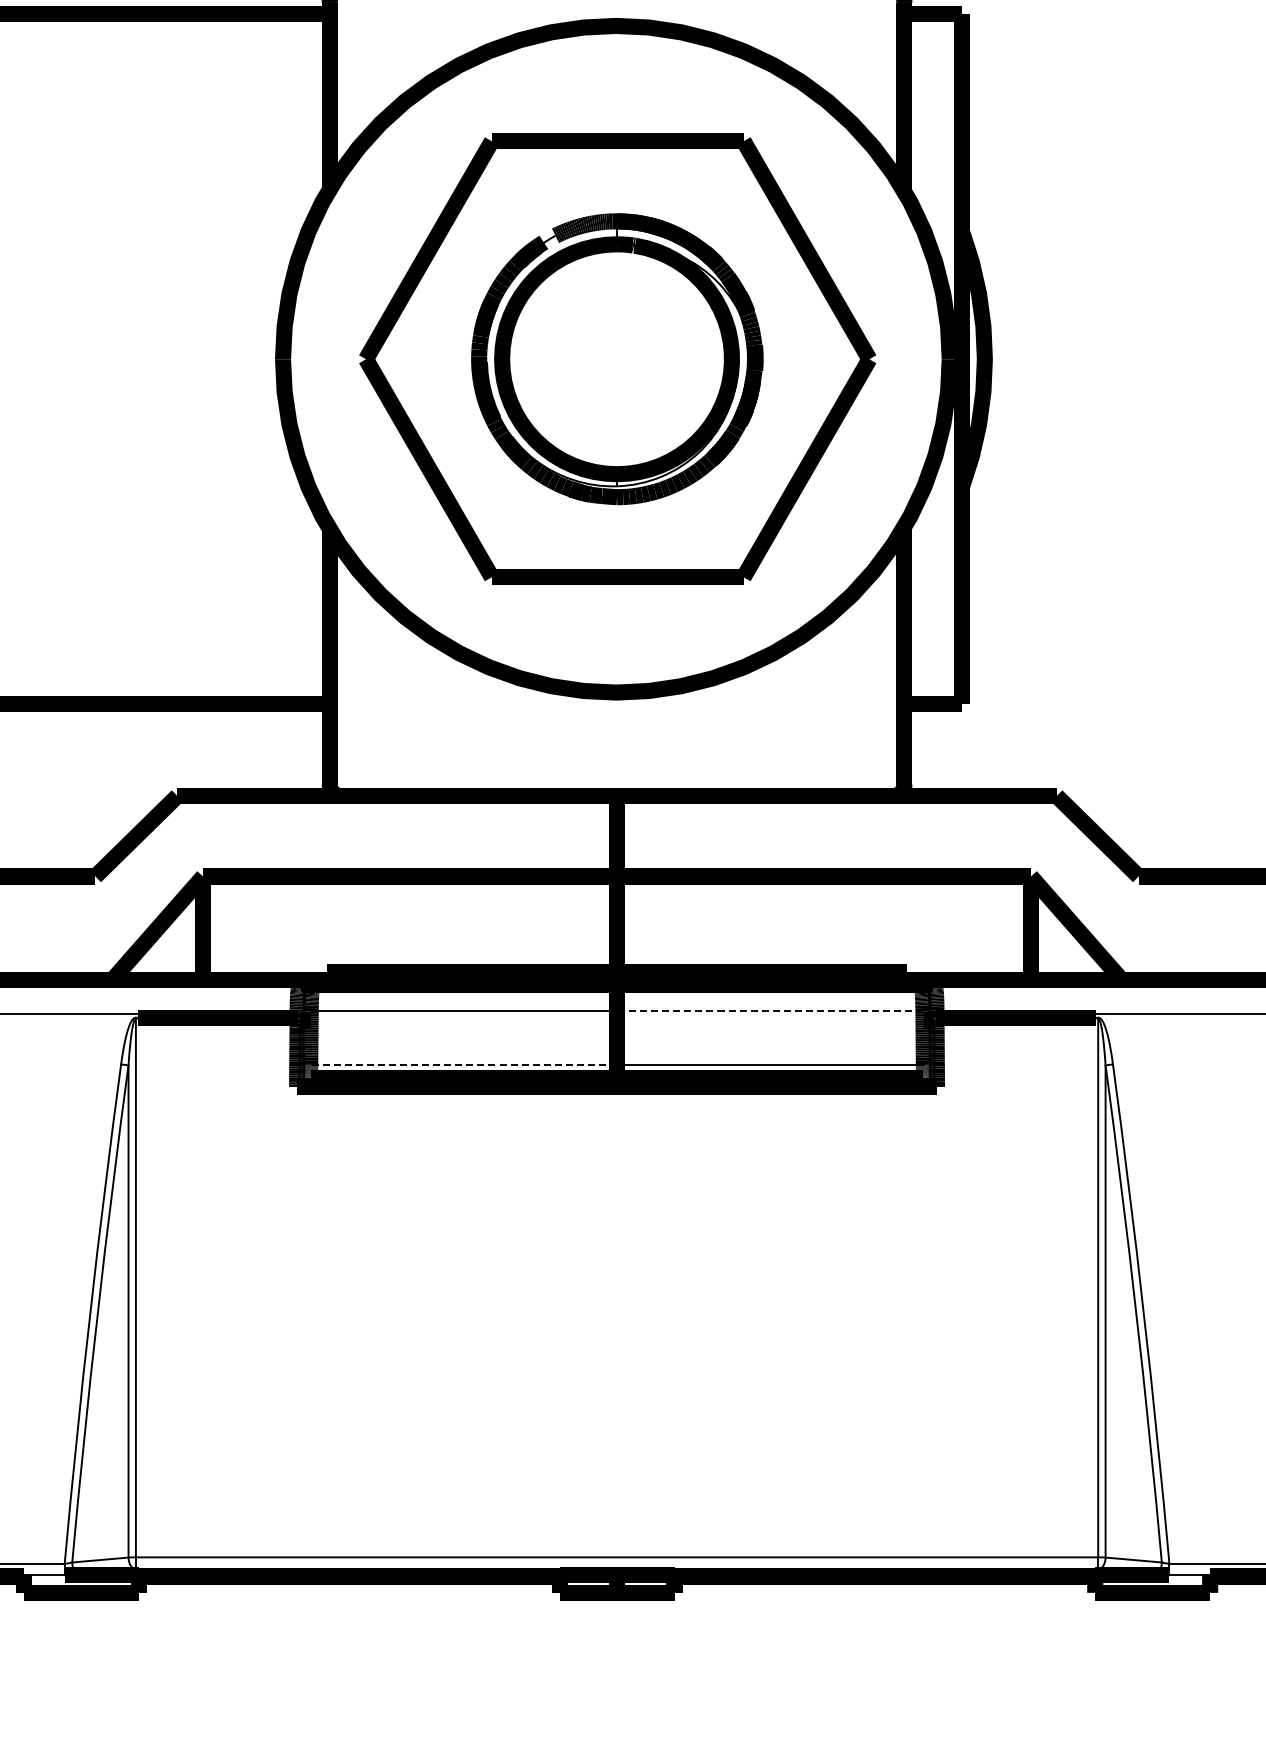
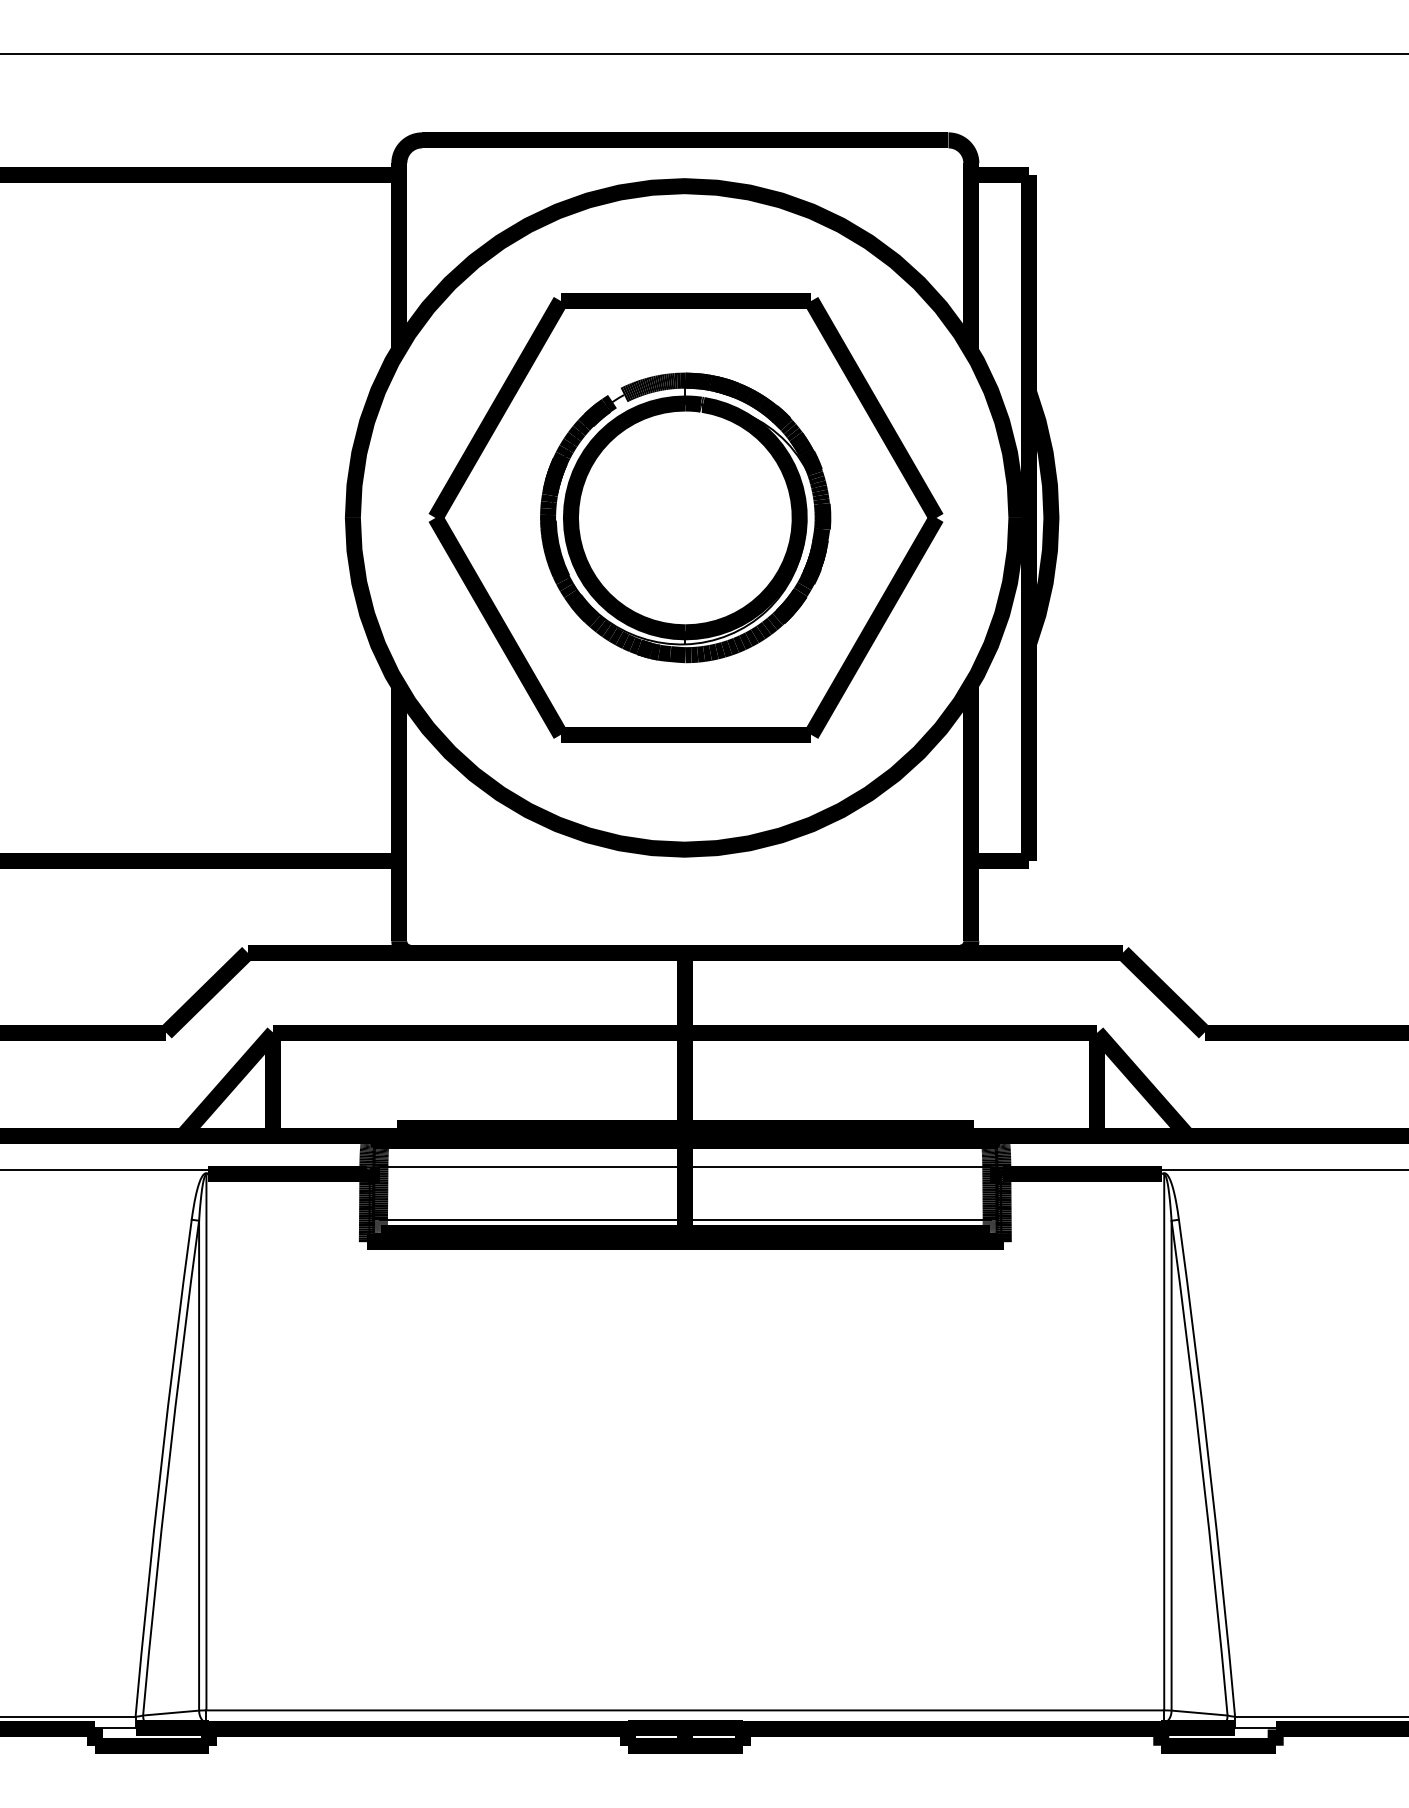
line: (769, 1010) -> (837, 1166), dashed -> solid
line: (463, 1065) -> (532, 1220), dashed -> solid

